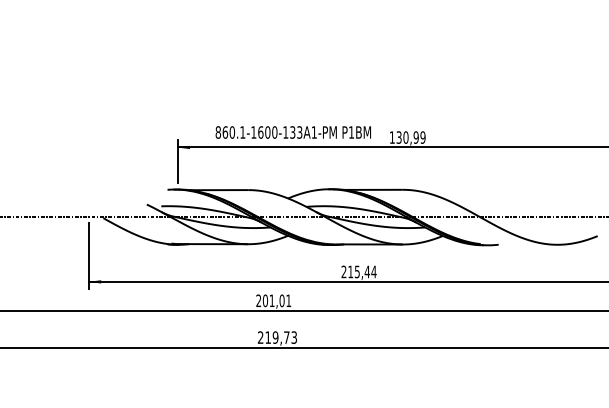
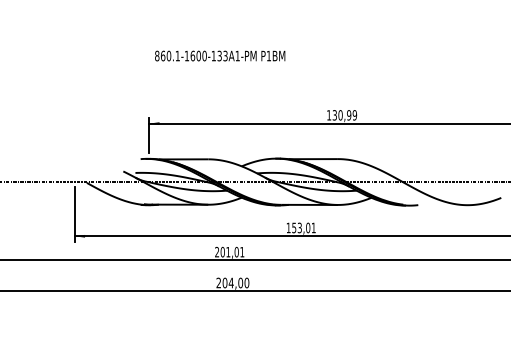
text: (293, 131) -> (220, 55), moved
text: (358, 271) -> (300, 227), 215,44 -> 153,01
text: (280, 336) -> (235, 282), 219,73 -> 204,00

